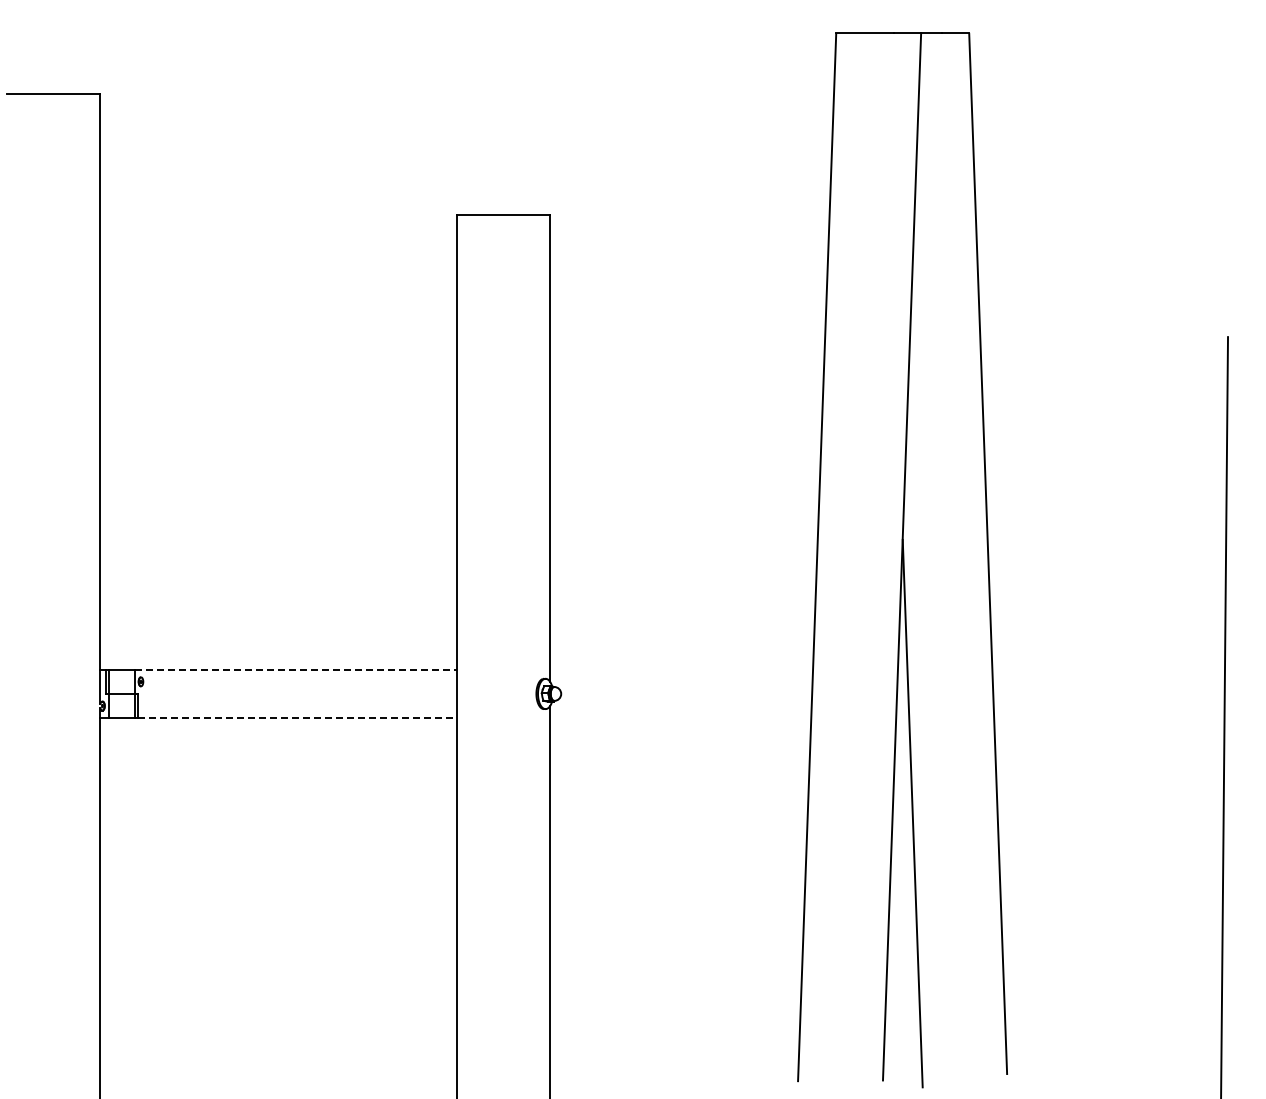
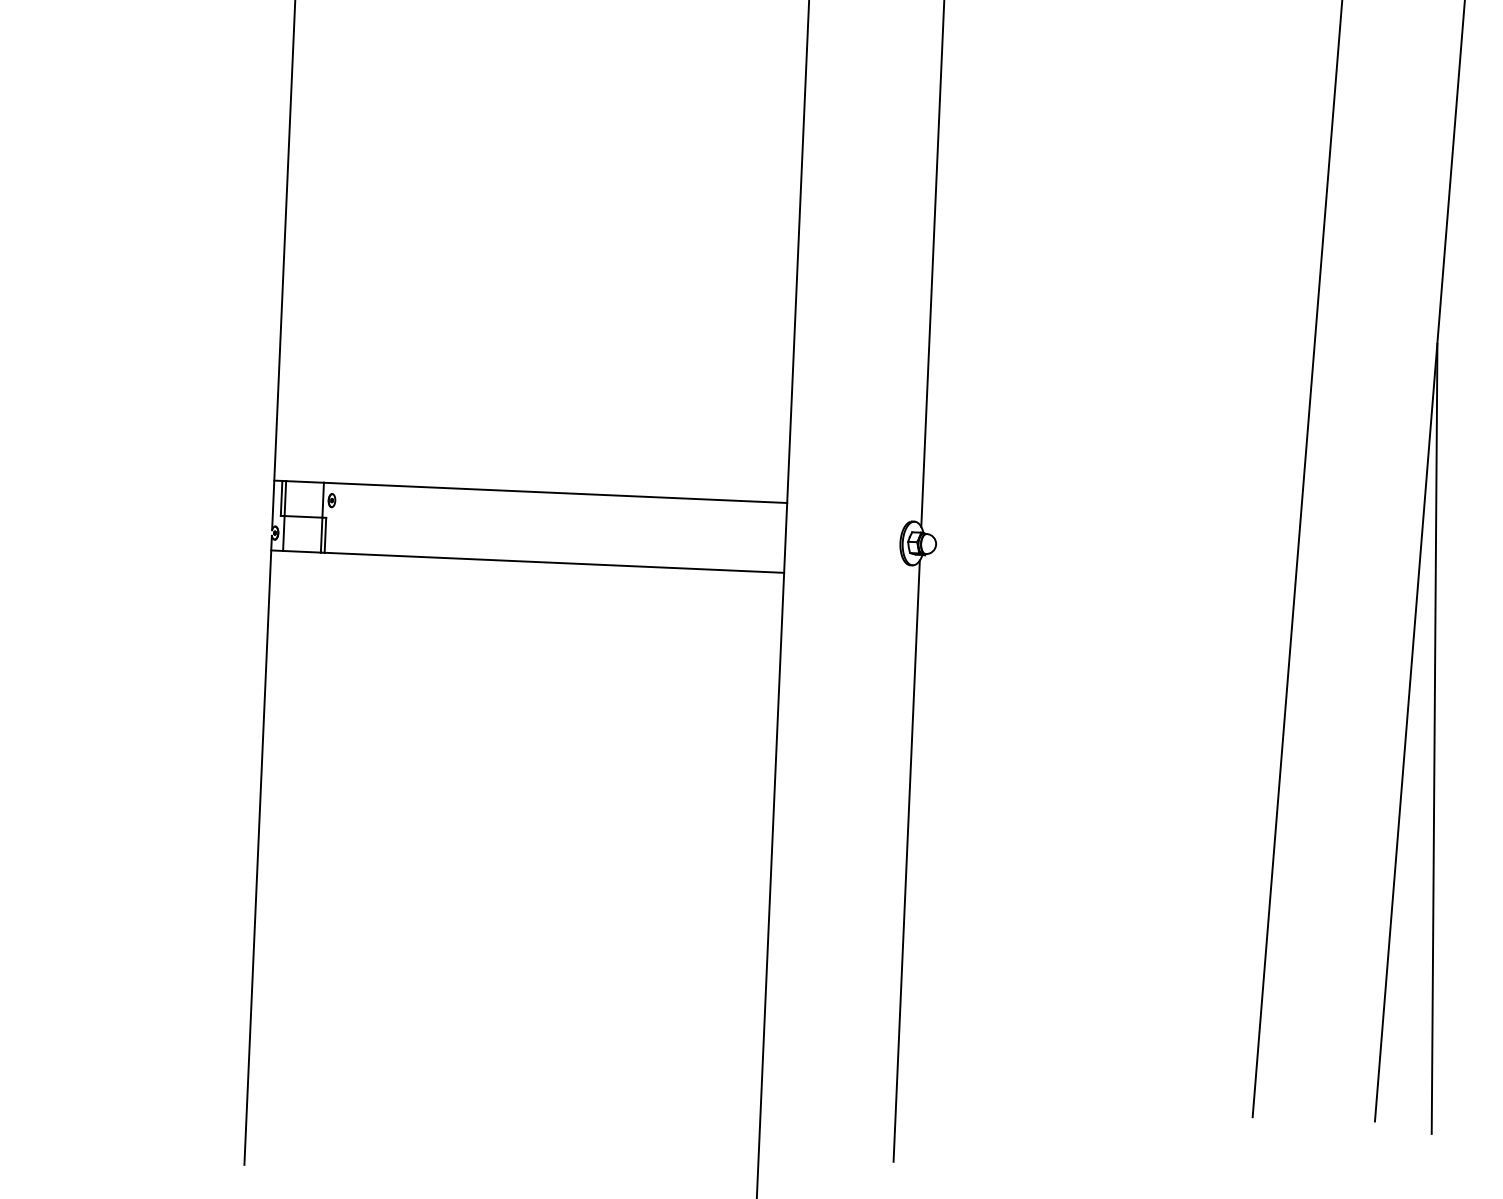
line: (295, 669) -> (555, 492), dashed -> solid
line: (297, 718) -> (554, 563), dashed -> solid

